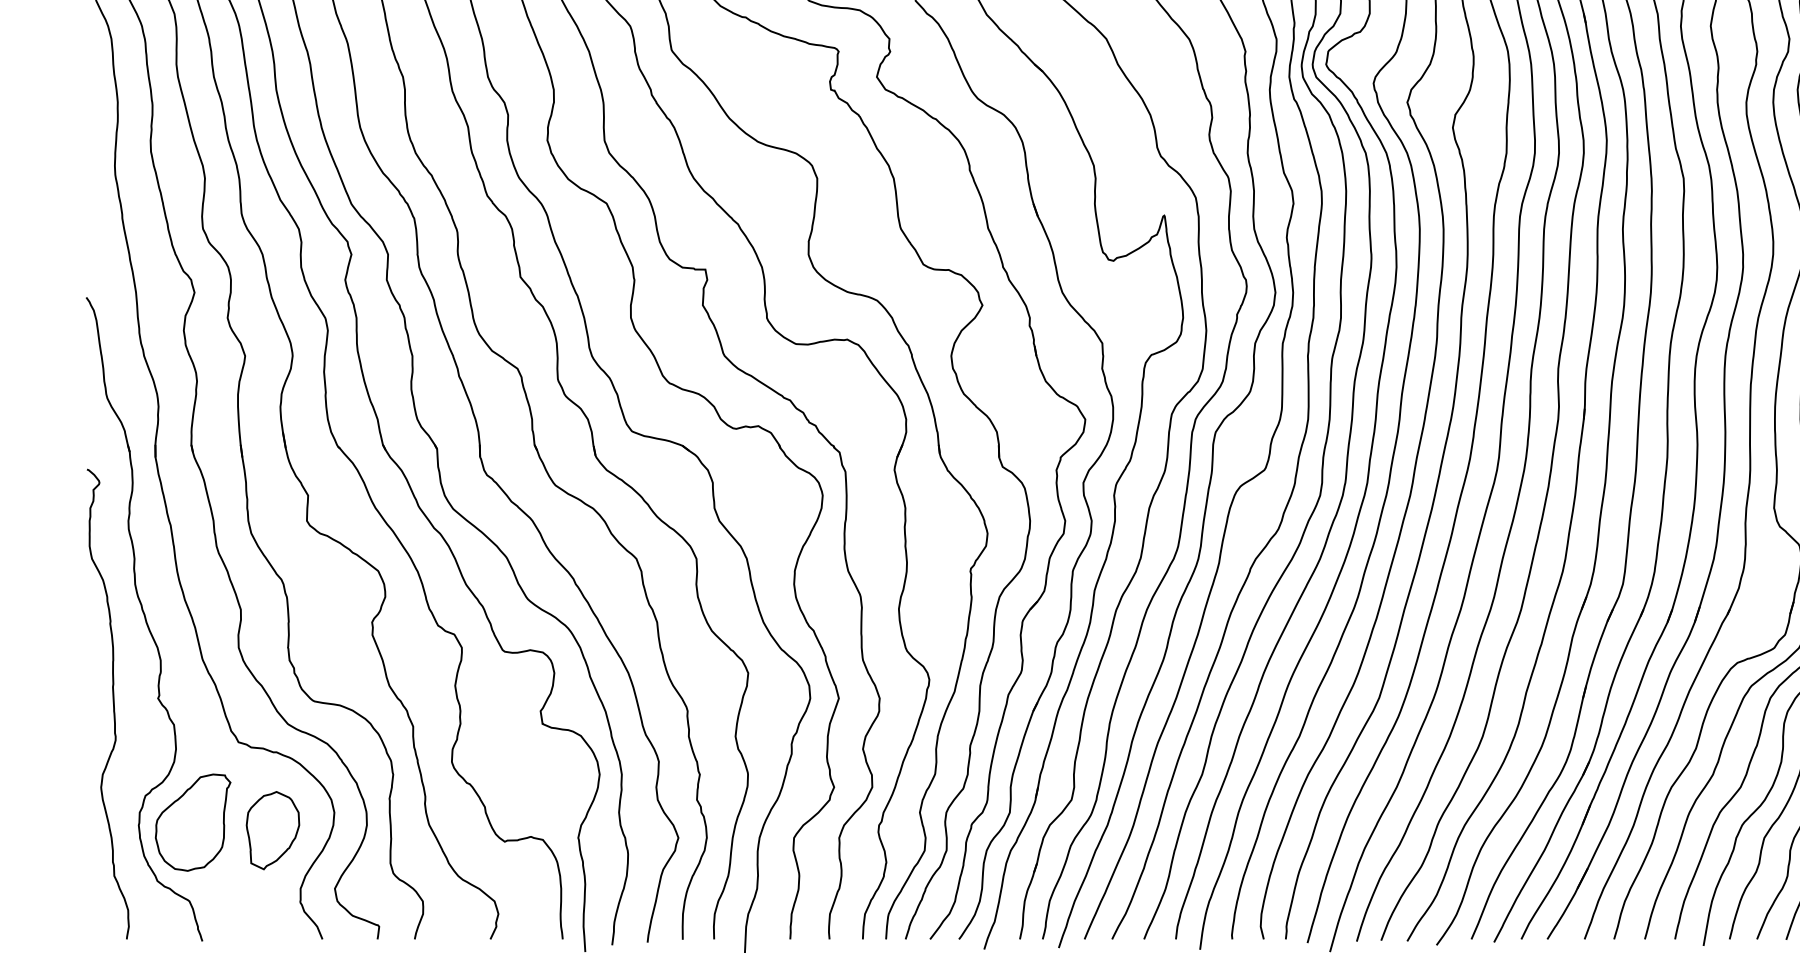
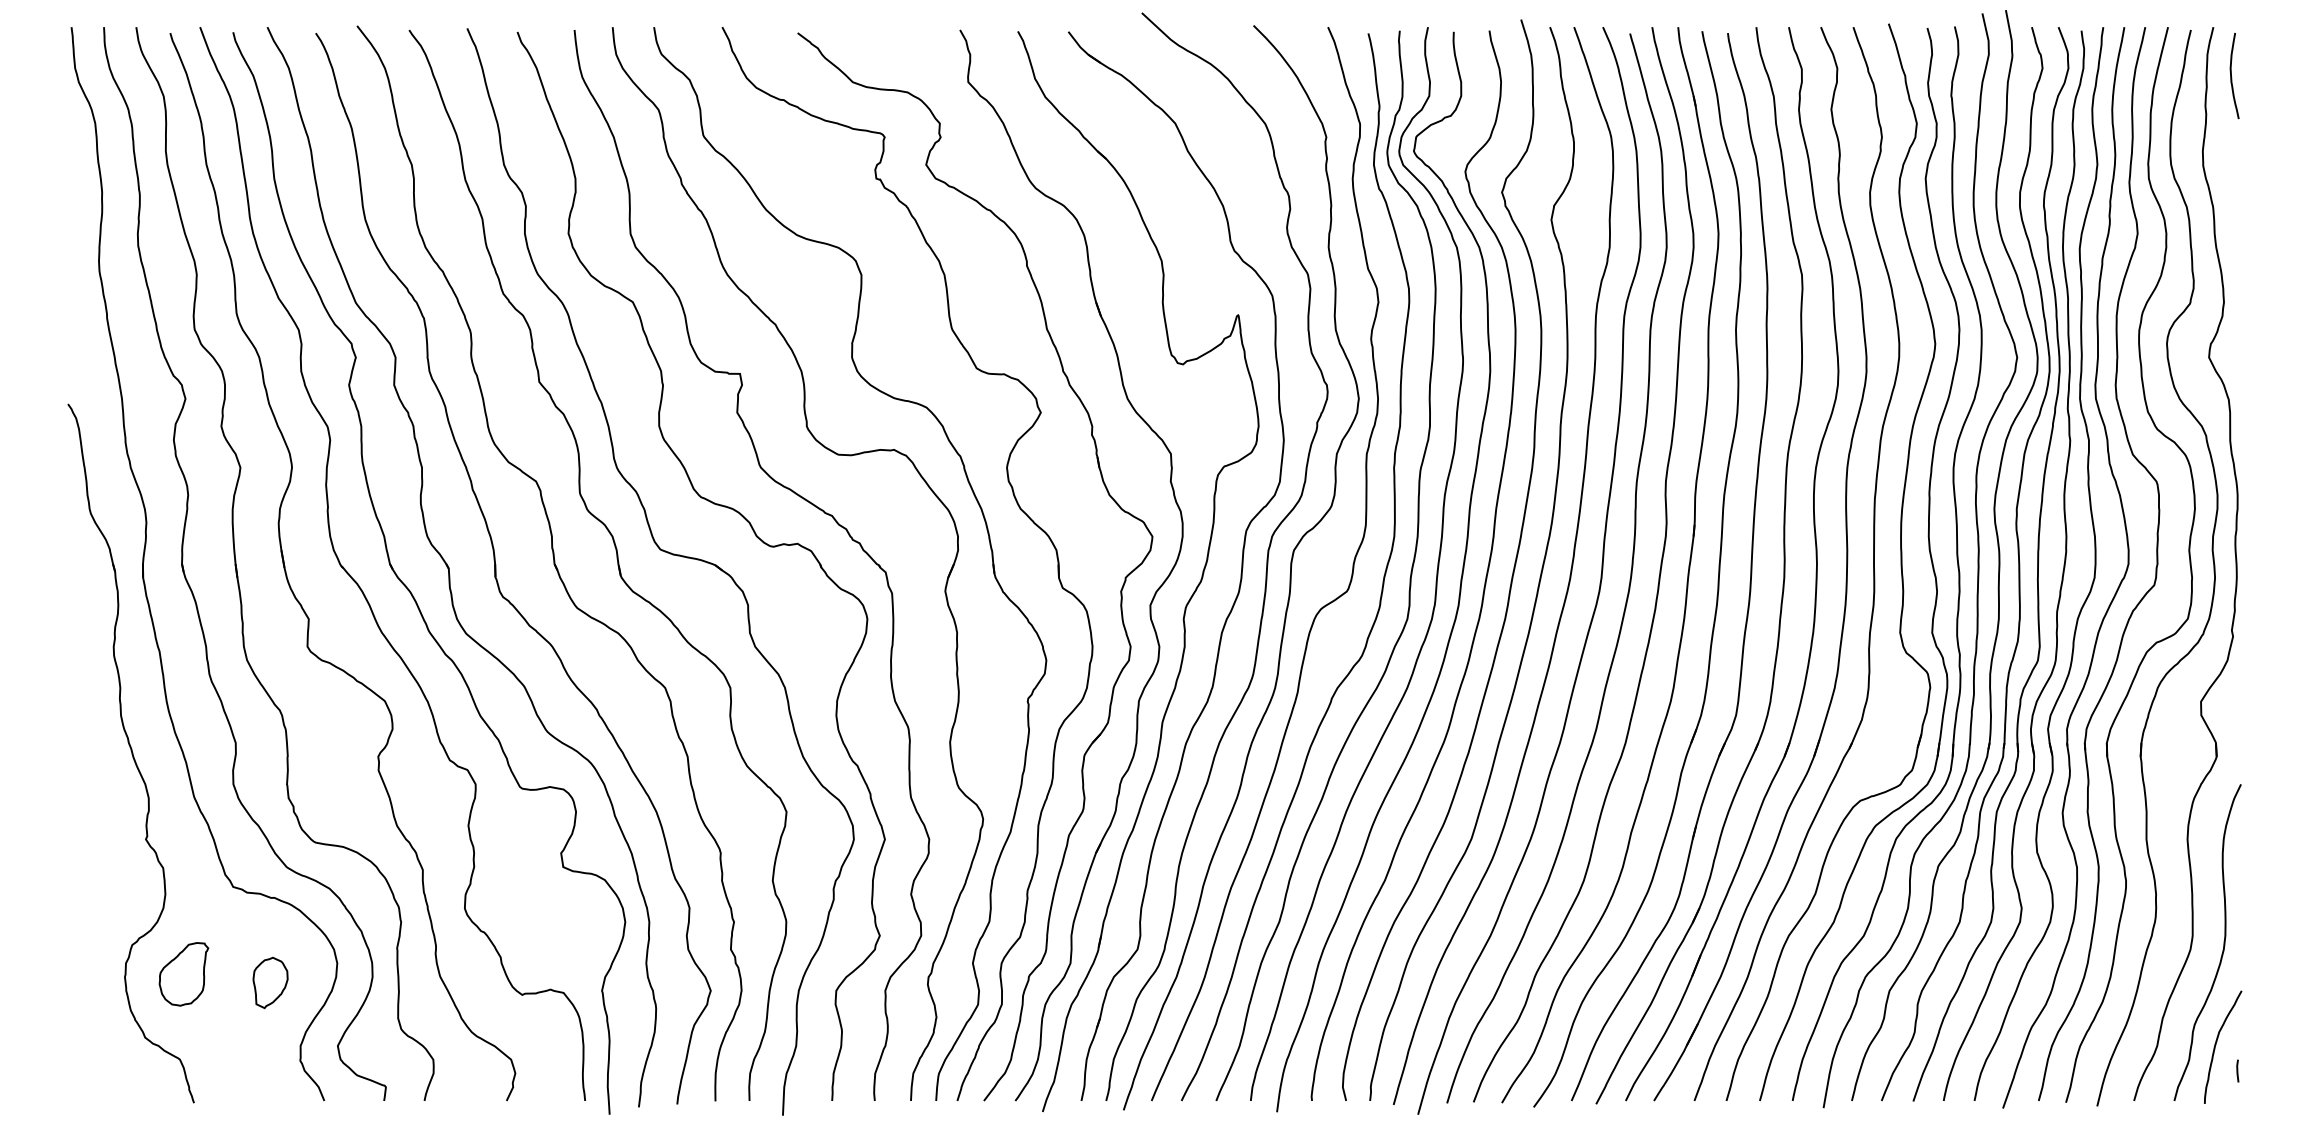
curve: (112, 702) -> (96, 843), removed
part: (192, 822) -> (183, 974), size x0.6
part: (272, 830) -> (270, 982), size x0.6

